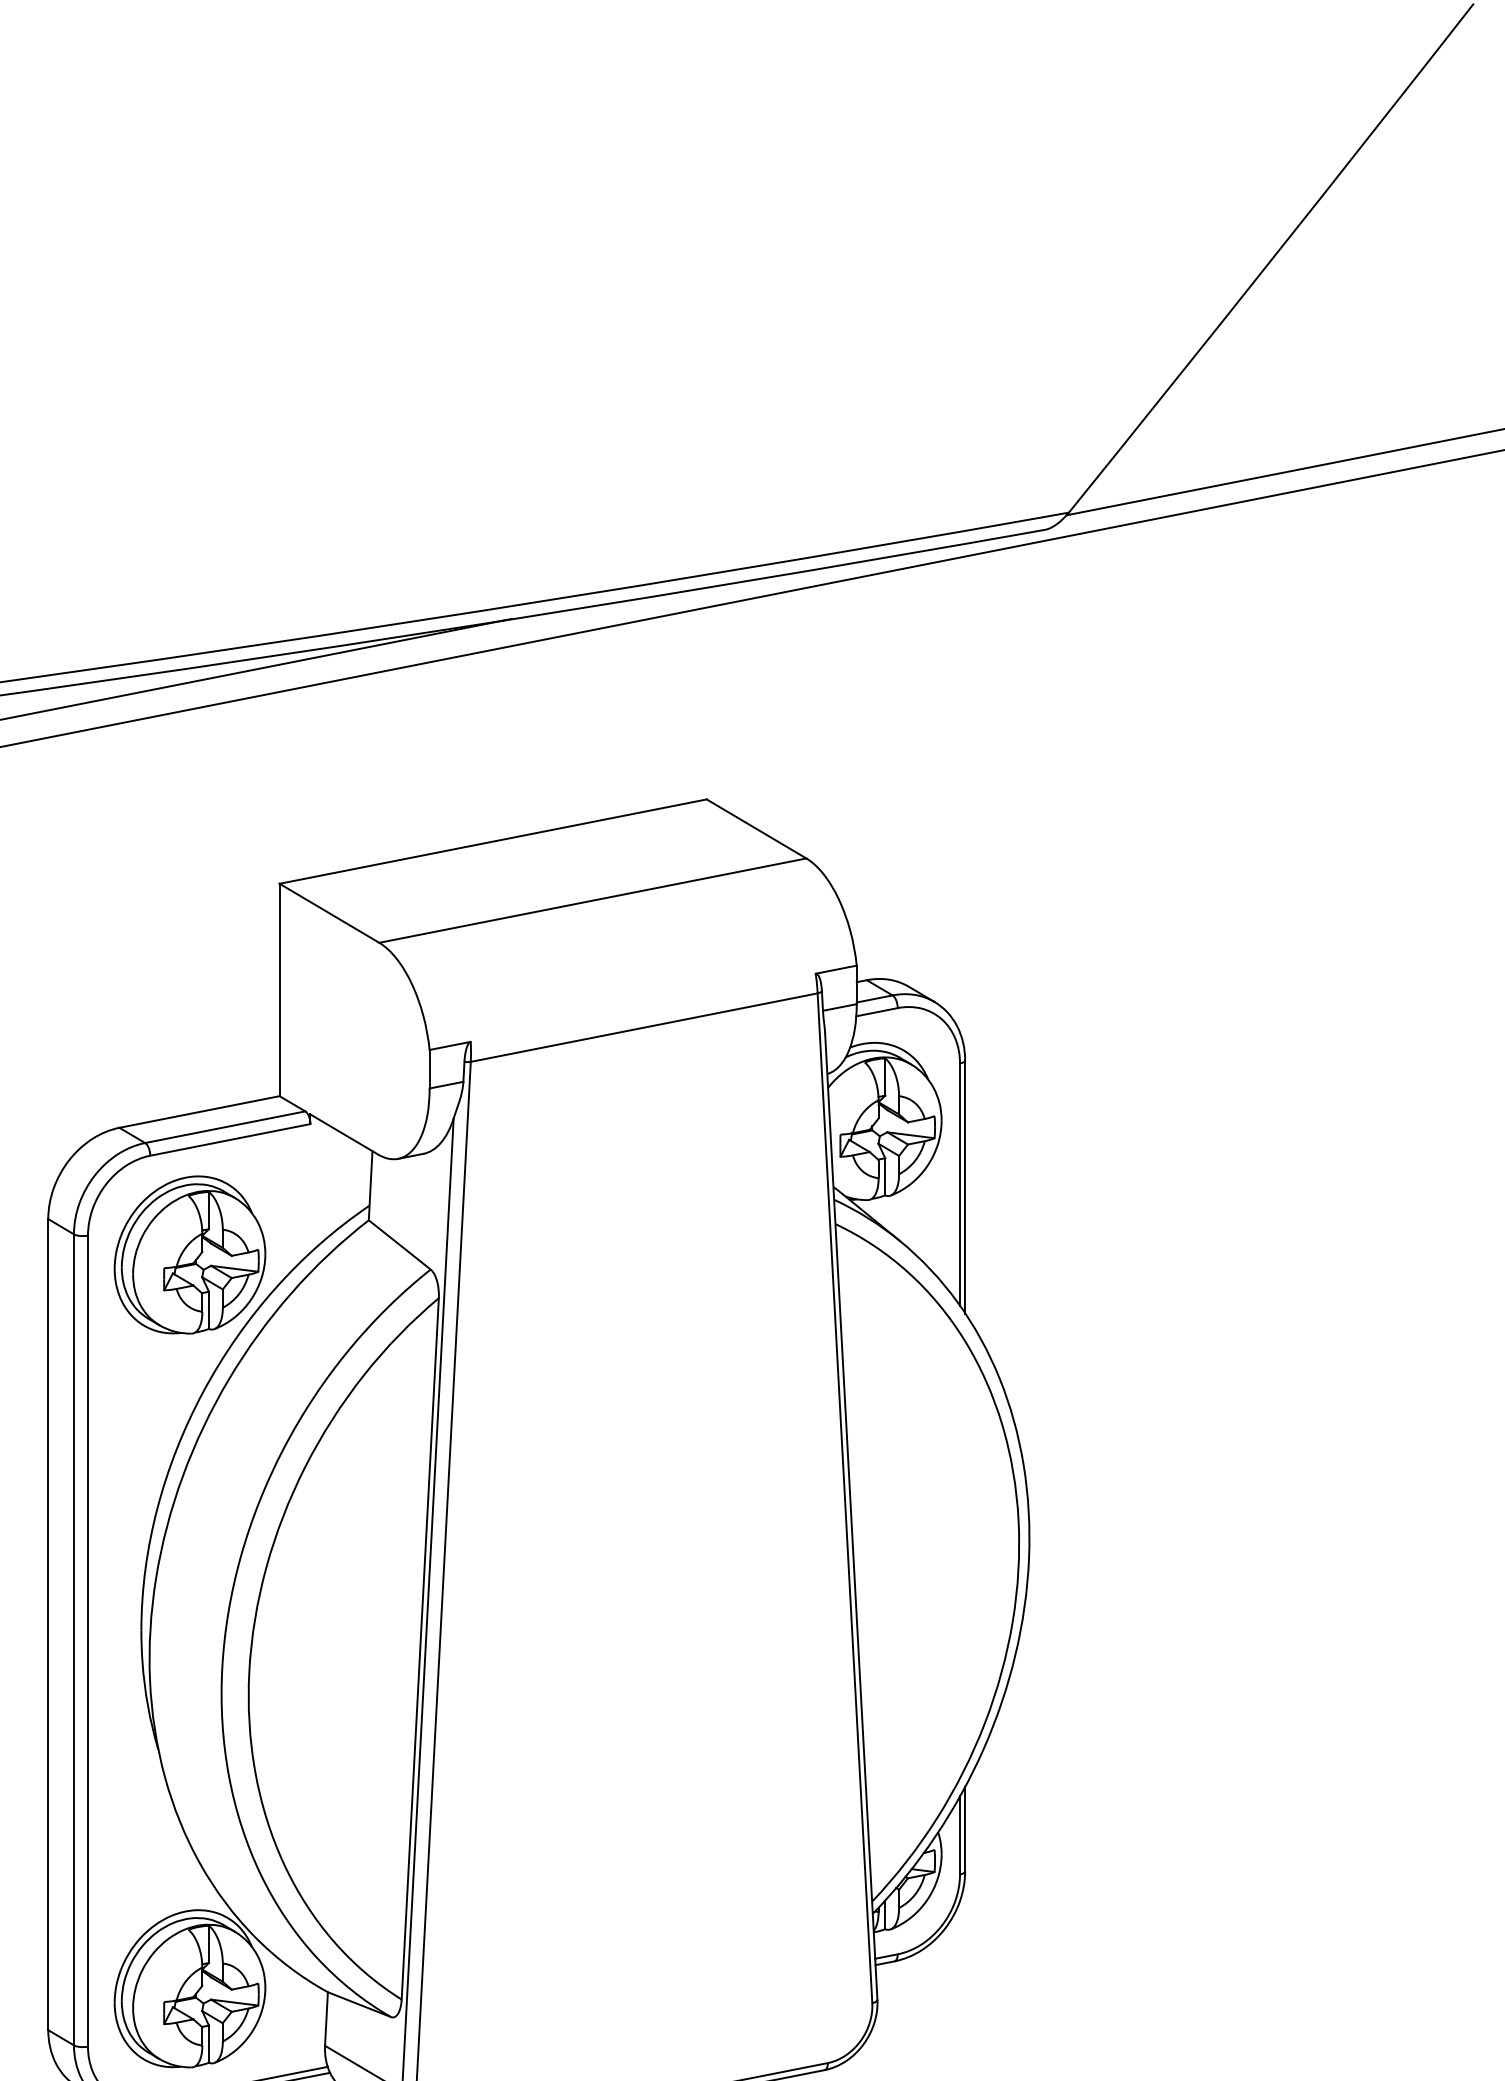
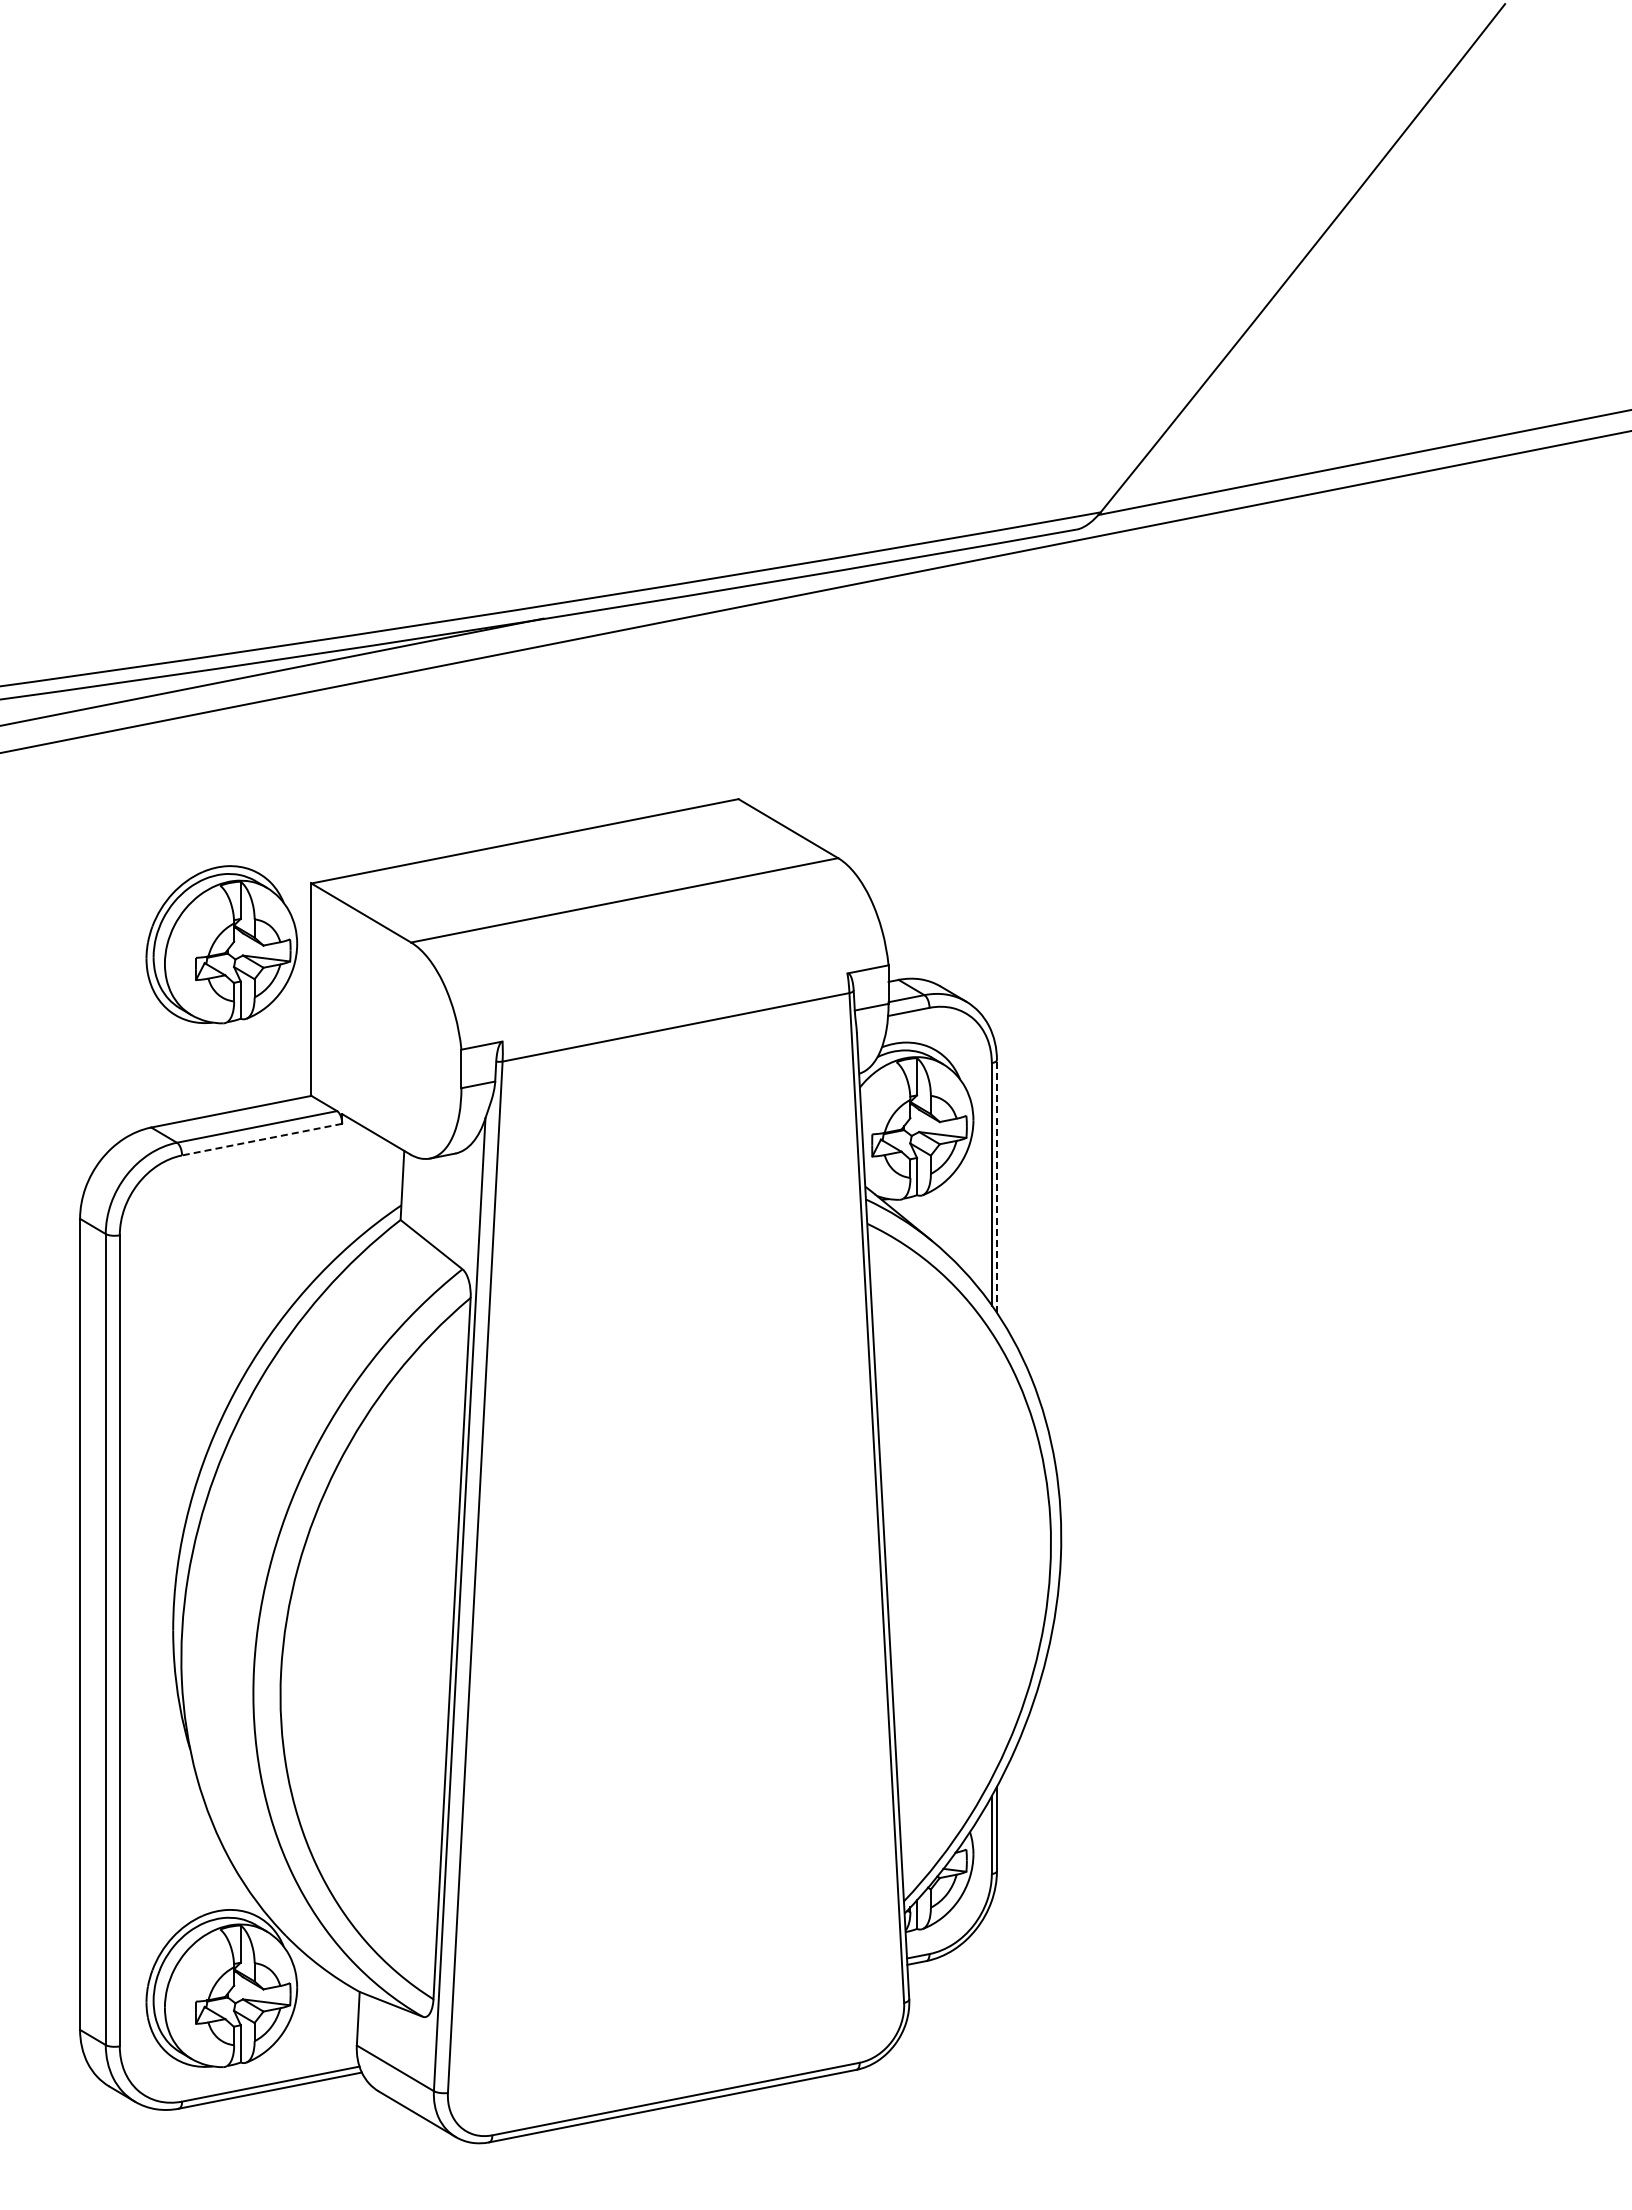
line: (230, 1139) -> (262, 1139), solid -> dashed
line: (964, 1186) -> (996, 1186), solid -> dashed
part: (189, 1254) -> (221, 944), moved

